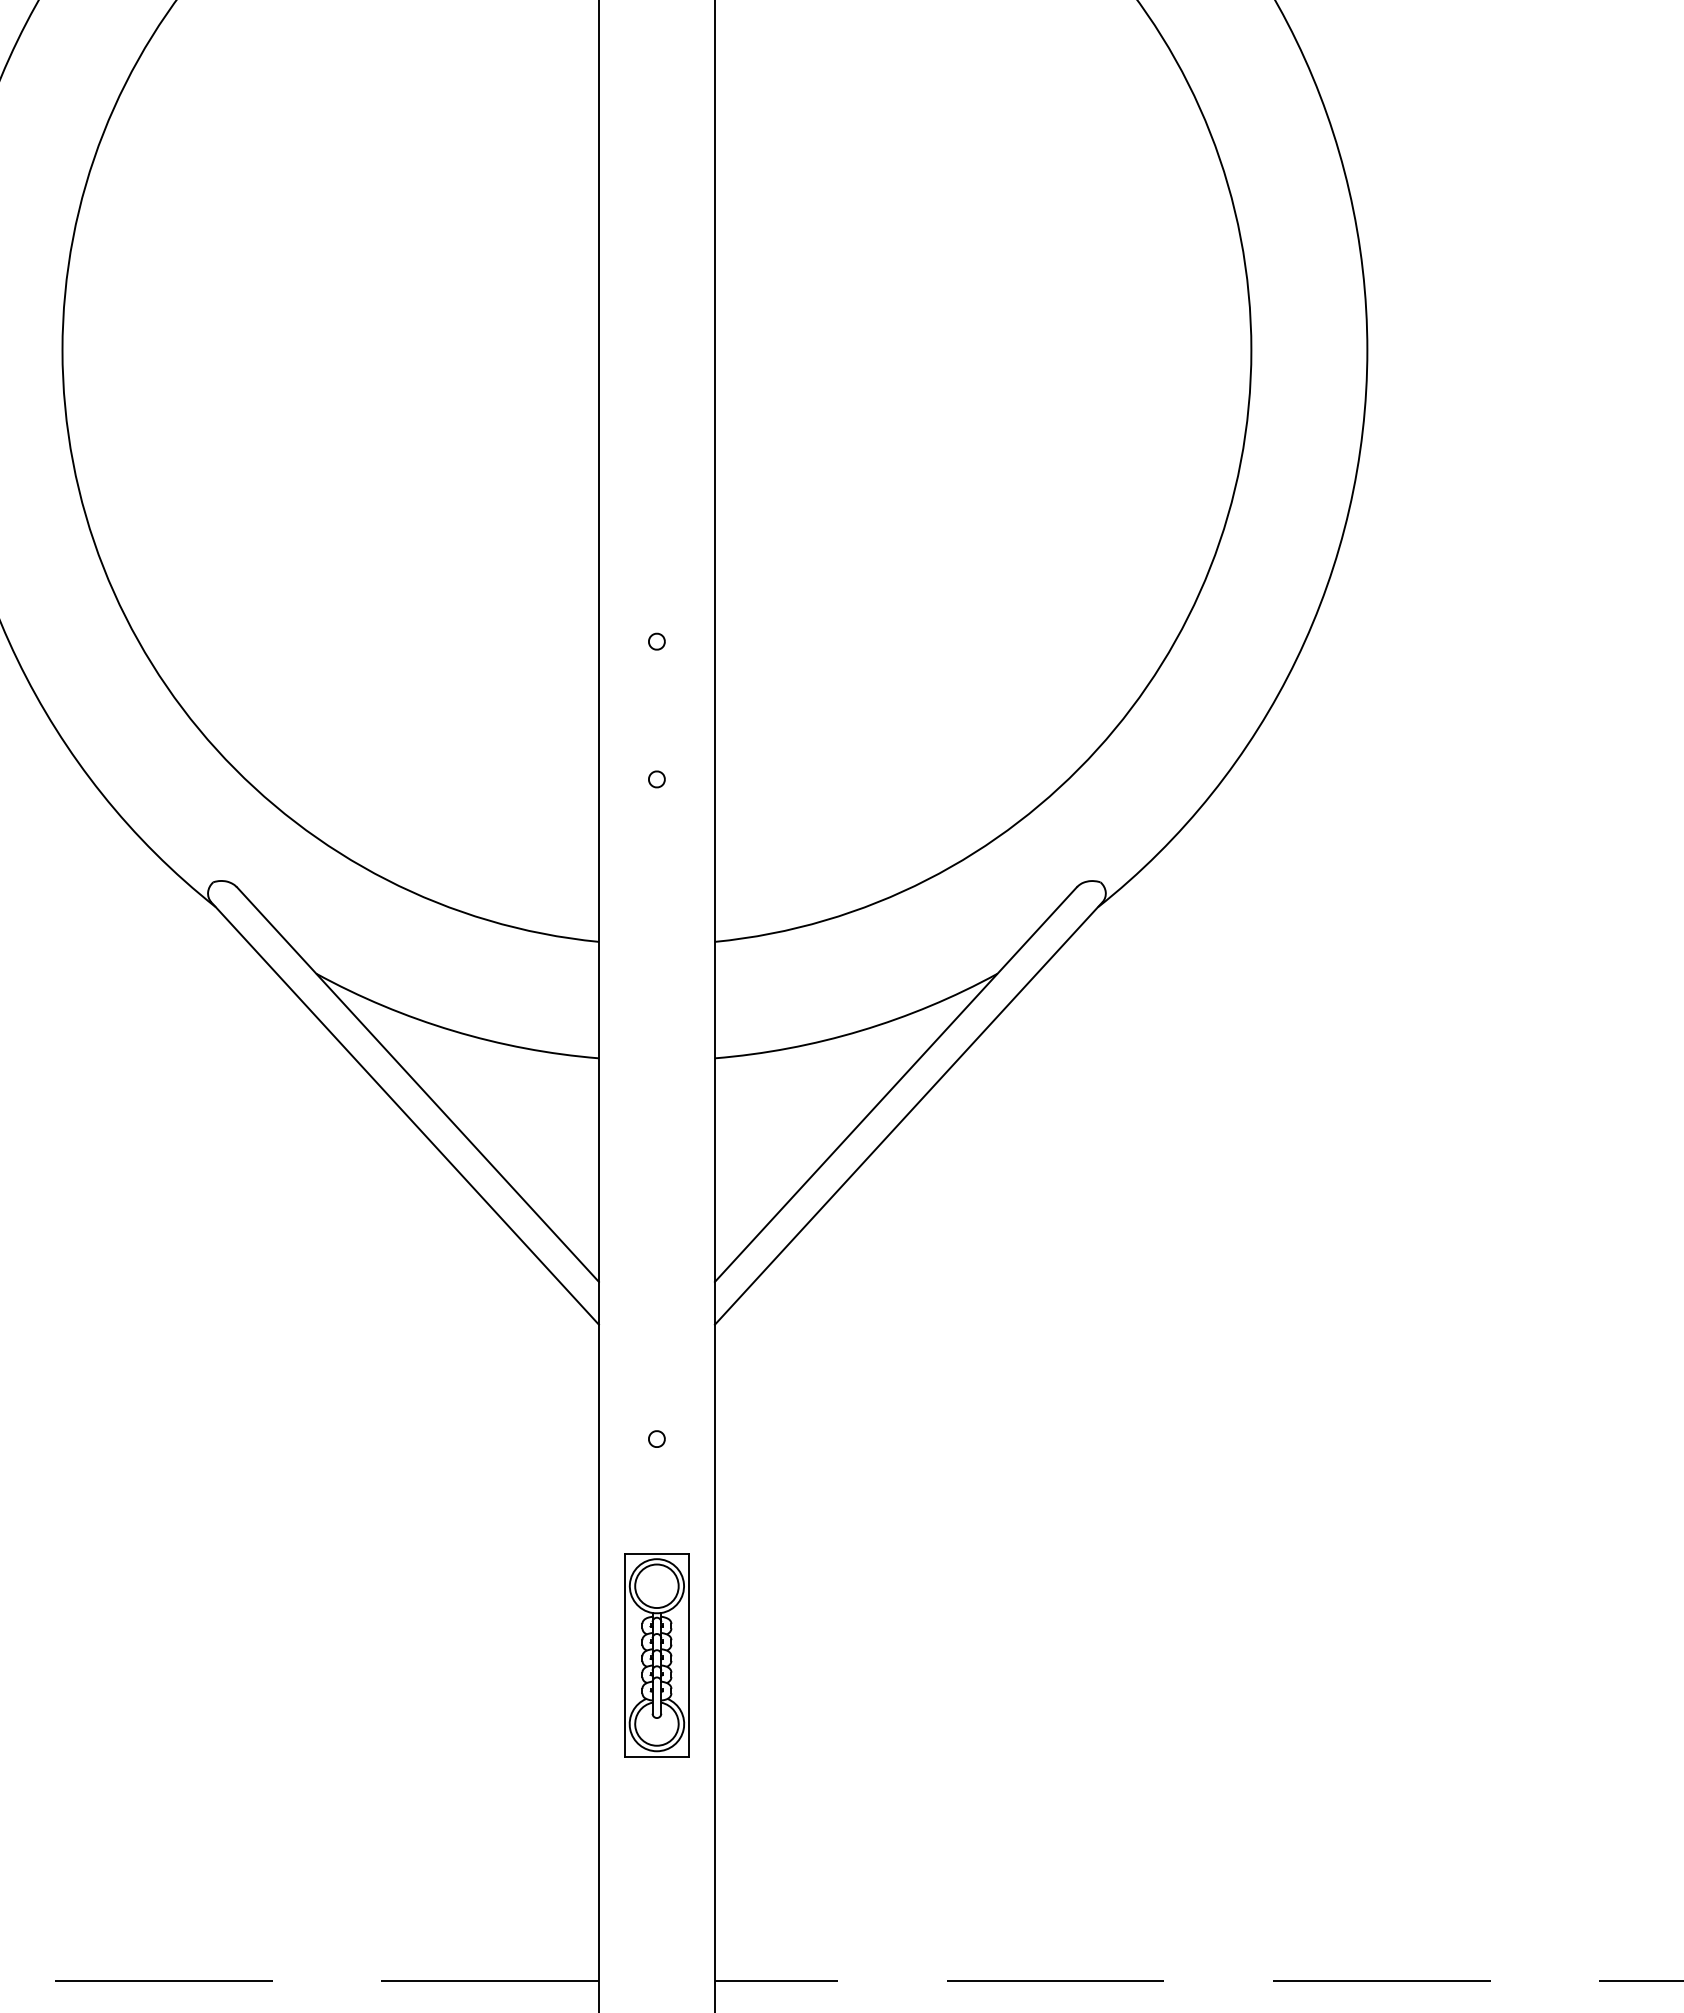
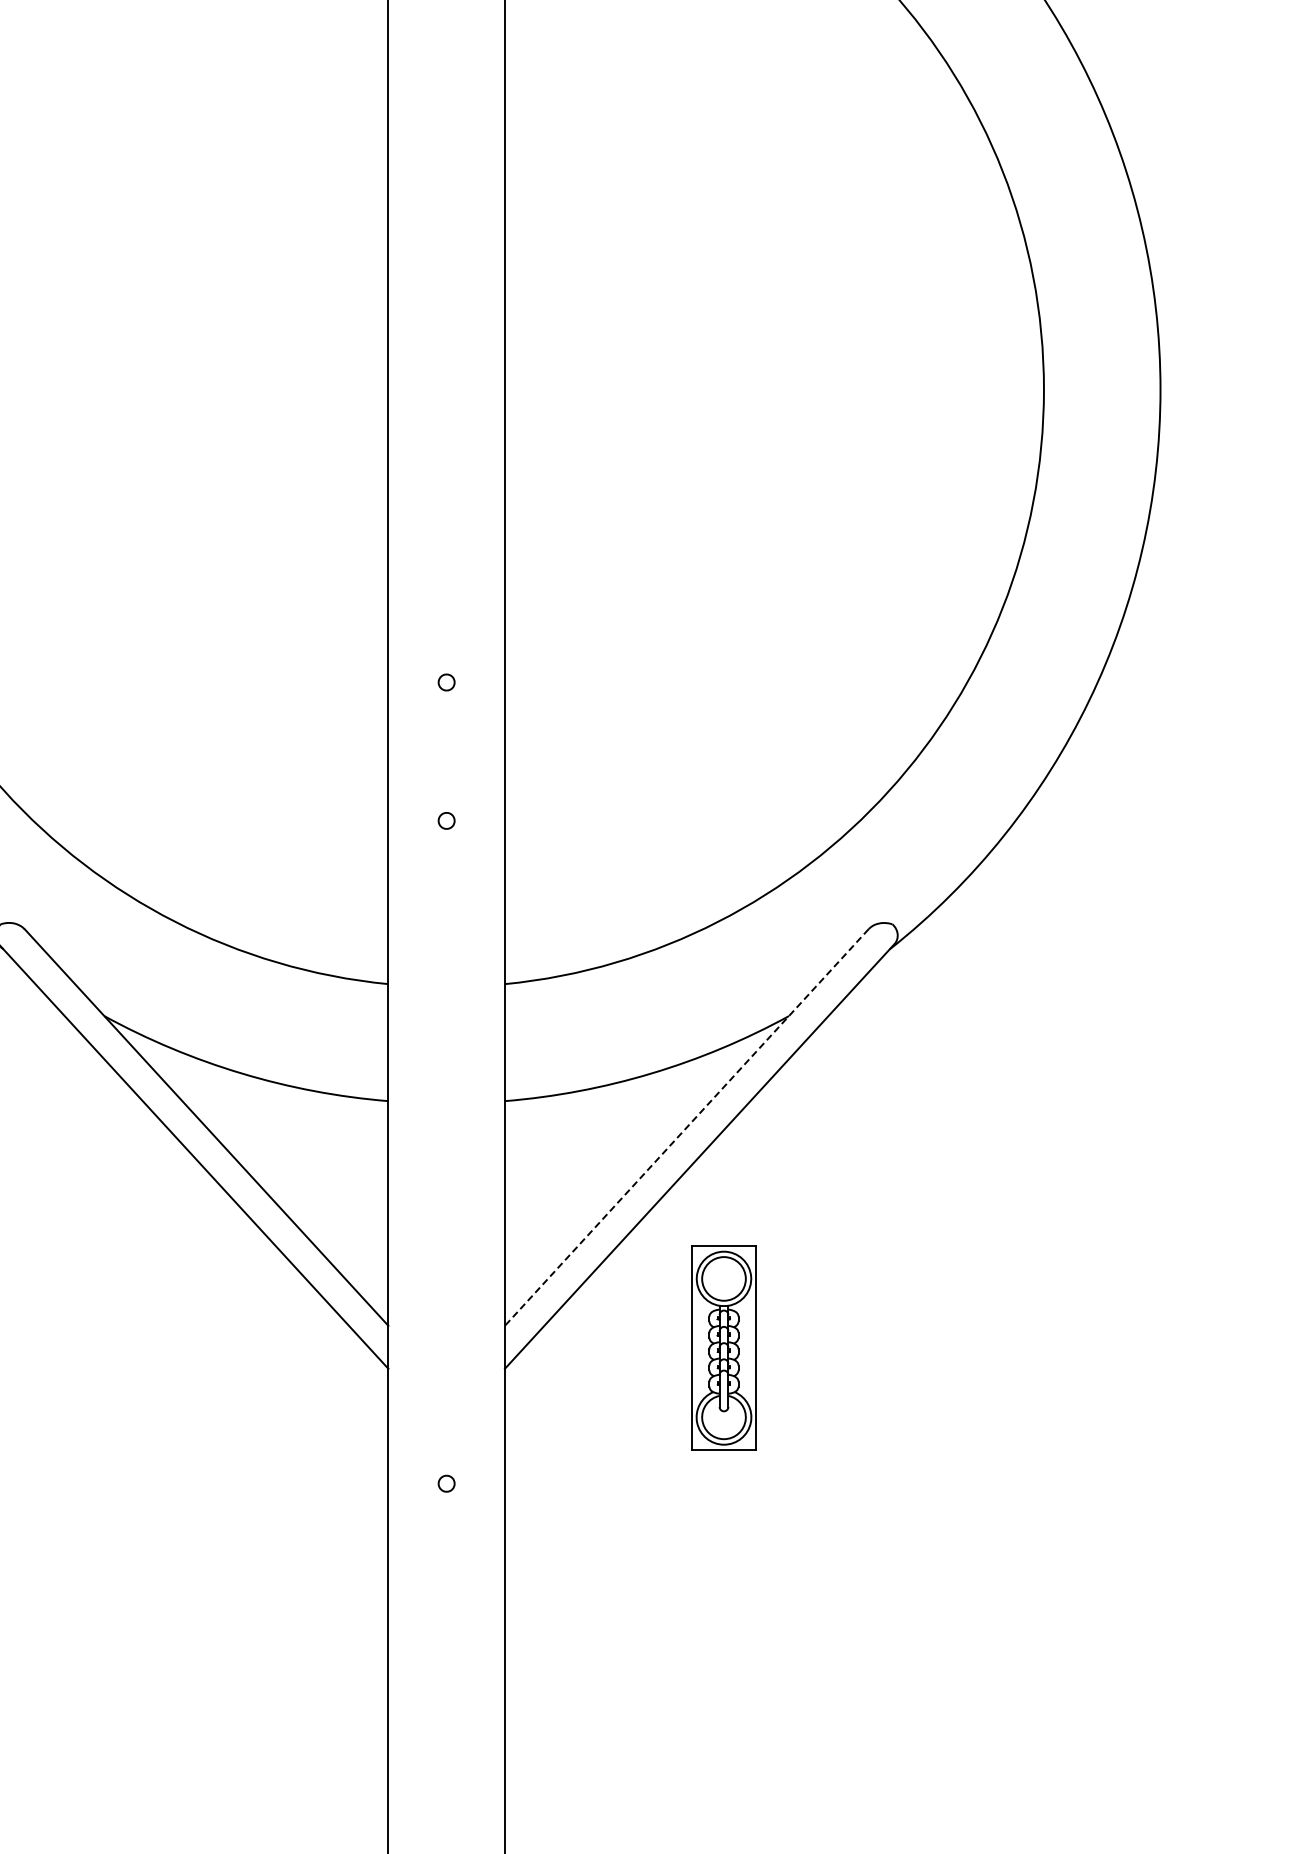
line: (895, 1084) -> (686, 1127), solid -> dashed
part: (656, 1655) -> (723, 1348), moved

